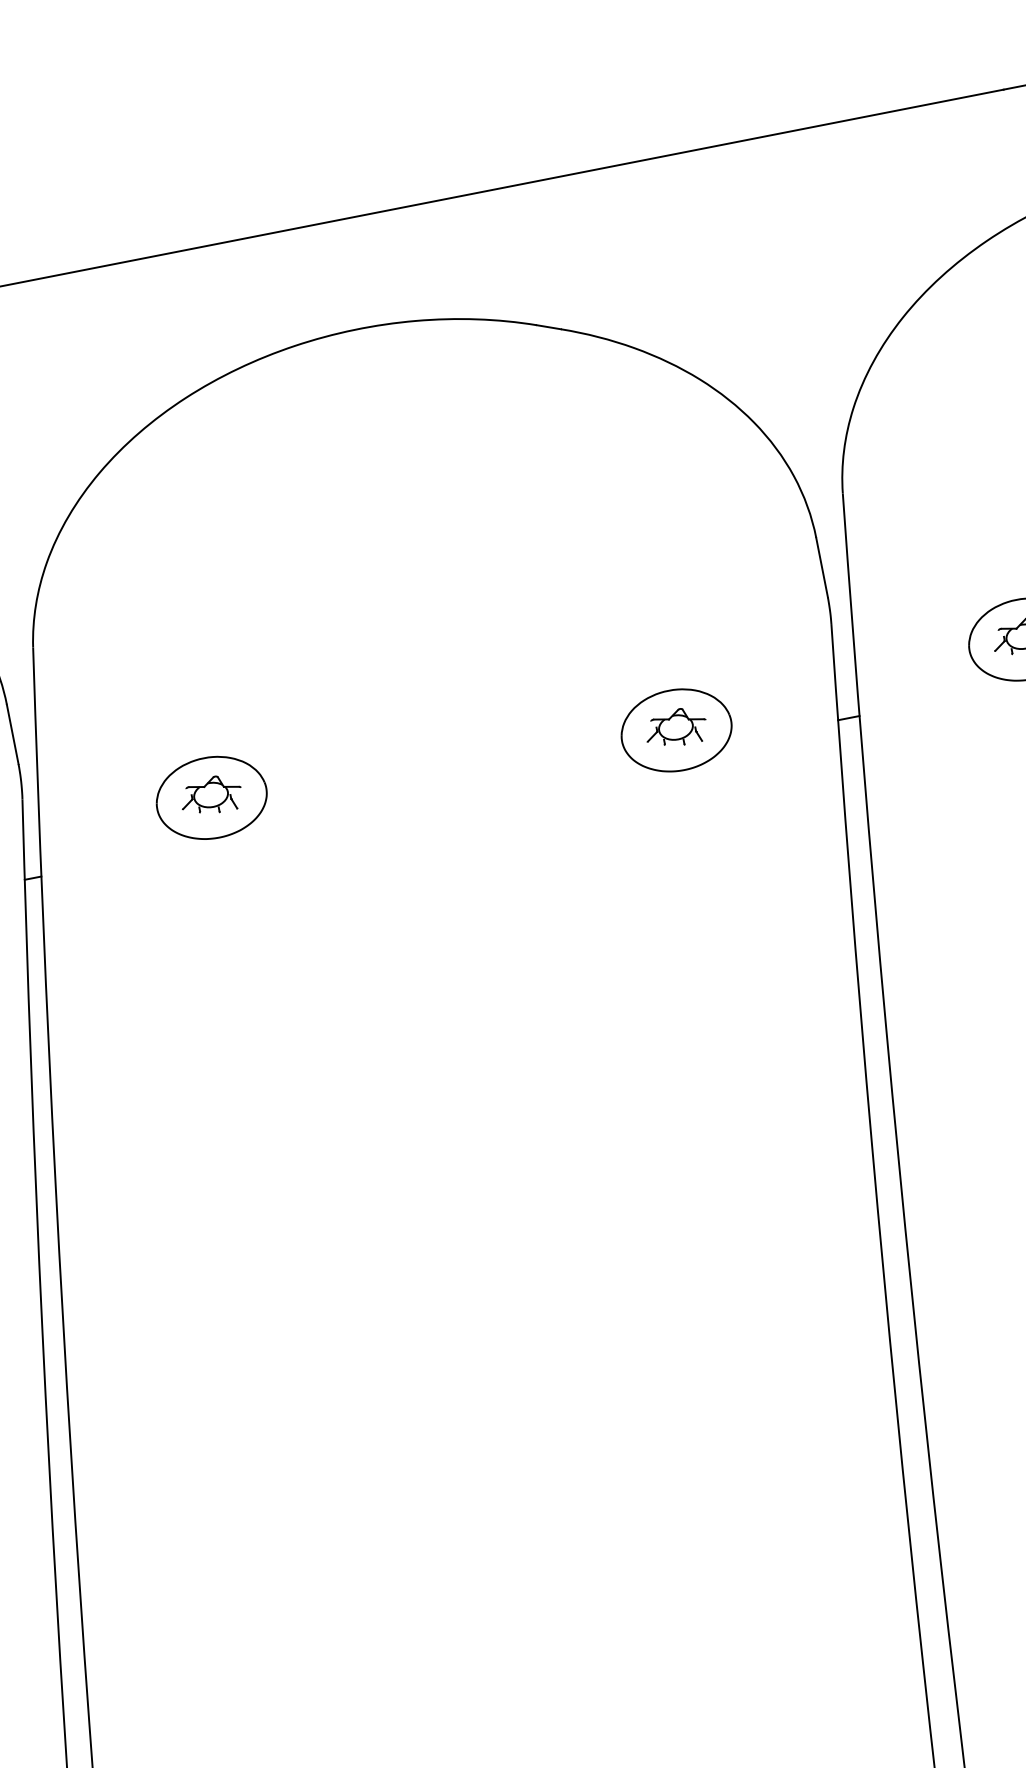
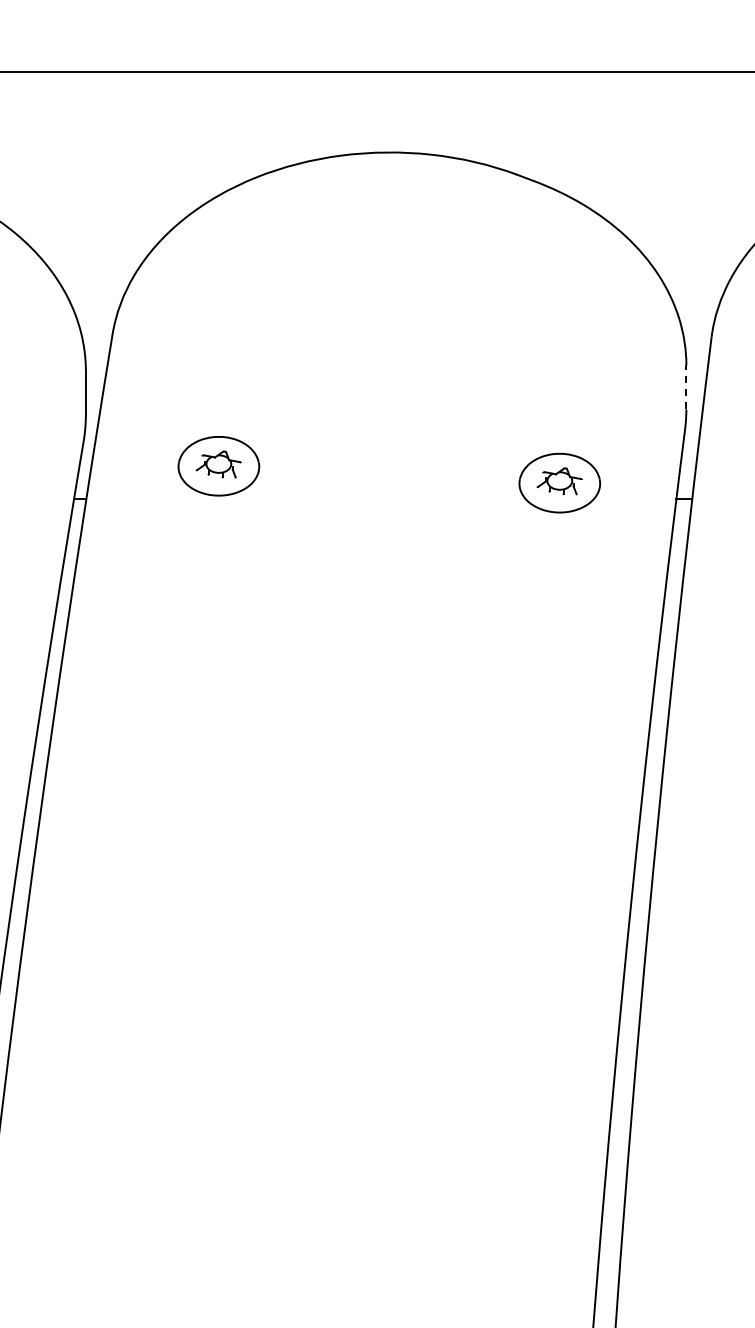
line: (822, 567) -> (686, 387), solid -> dashed

